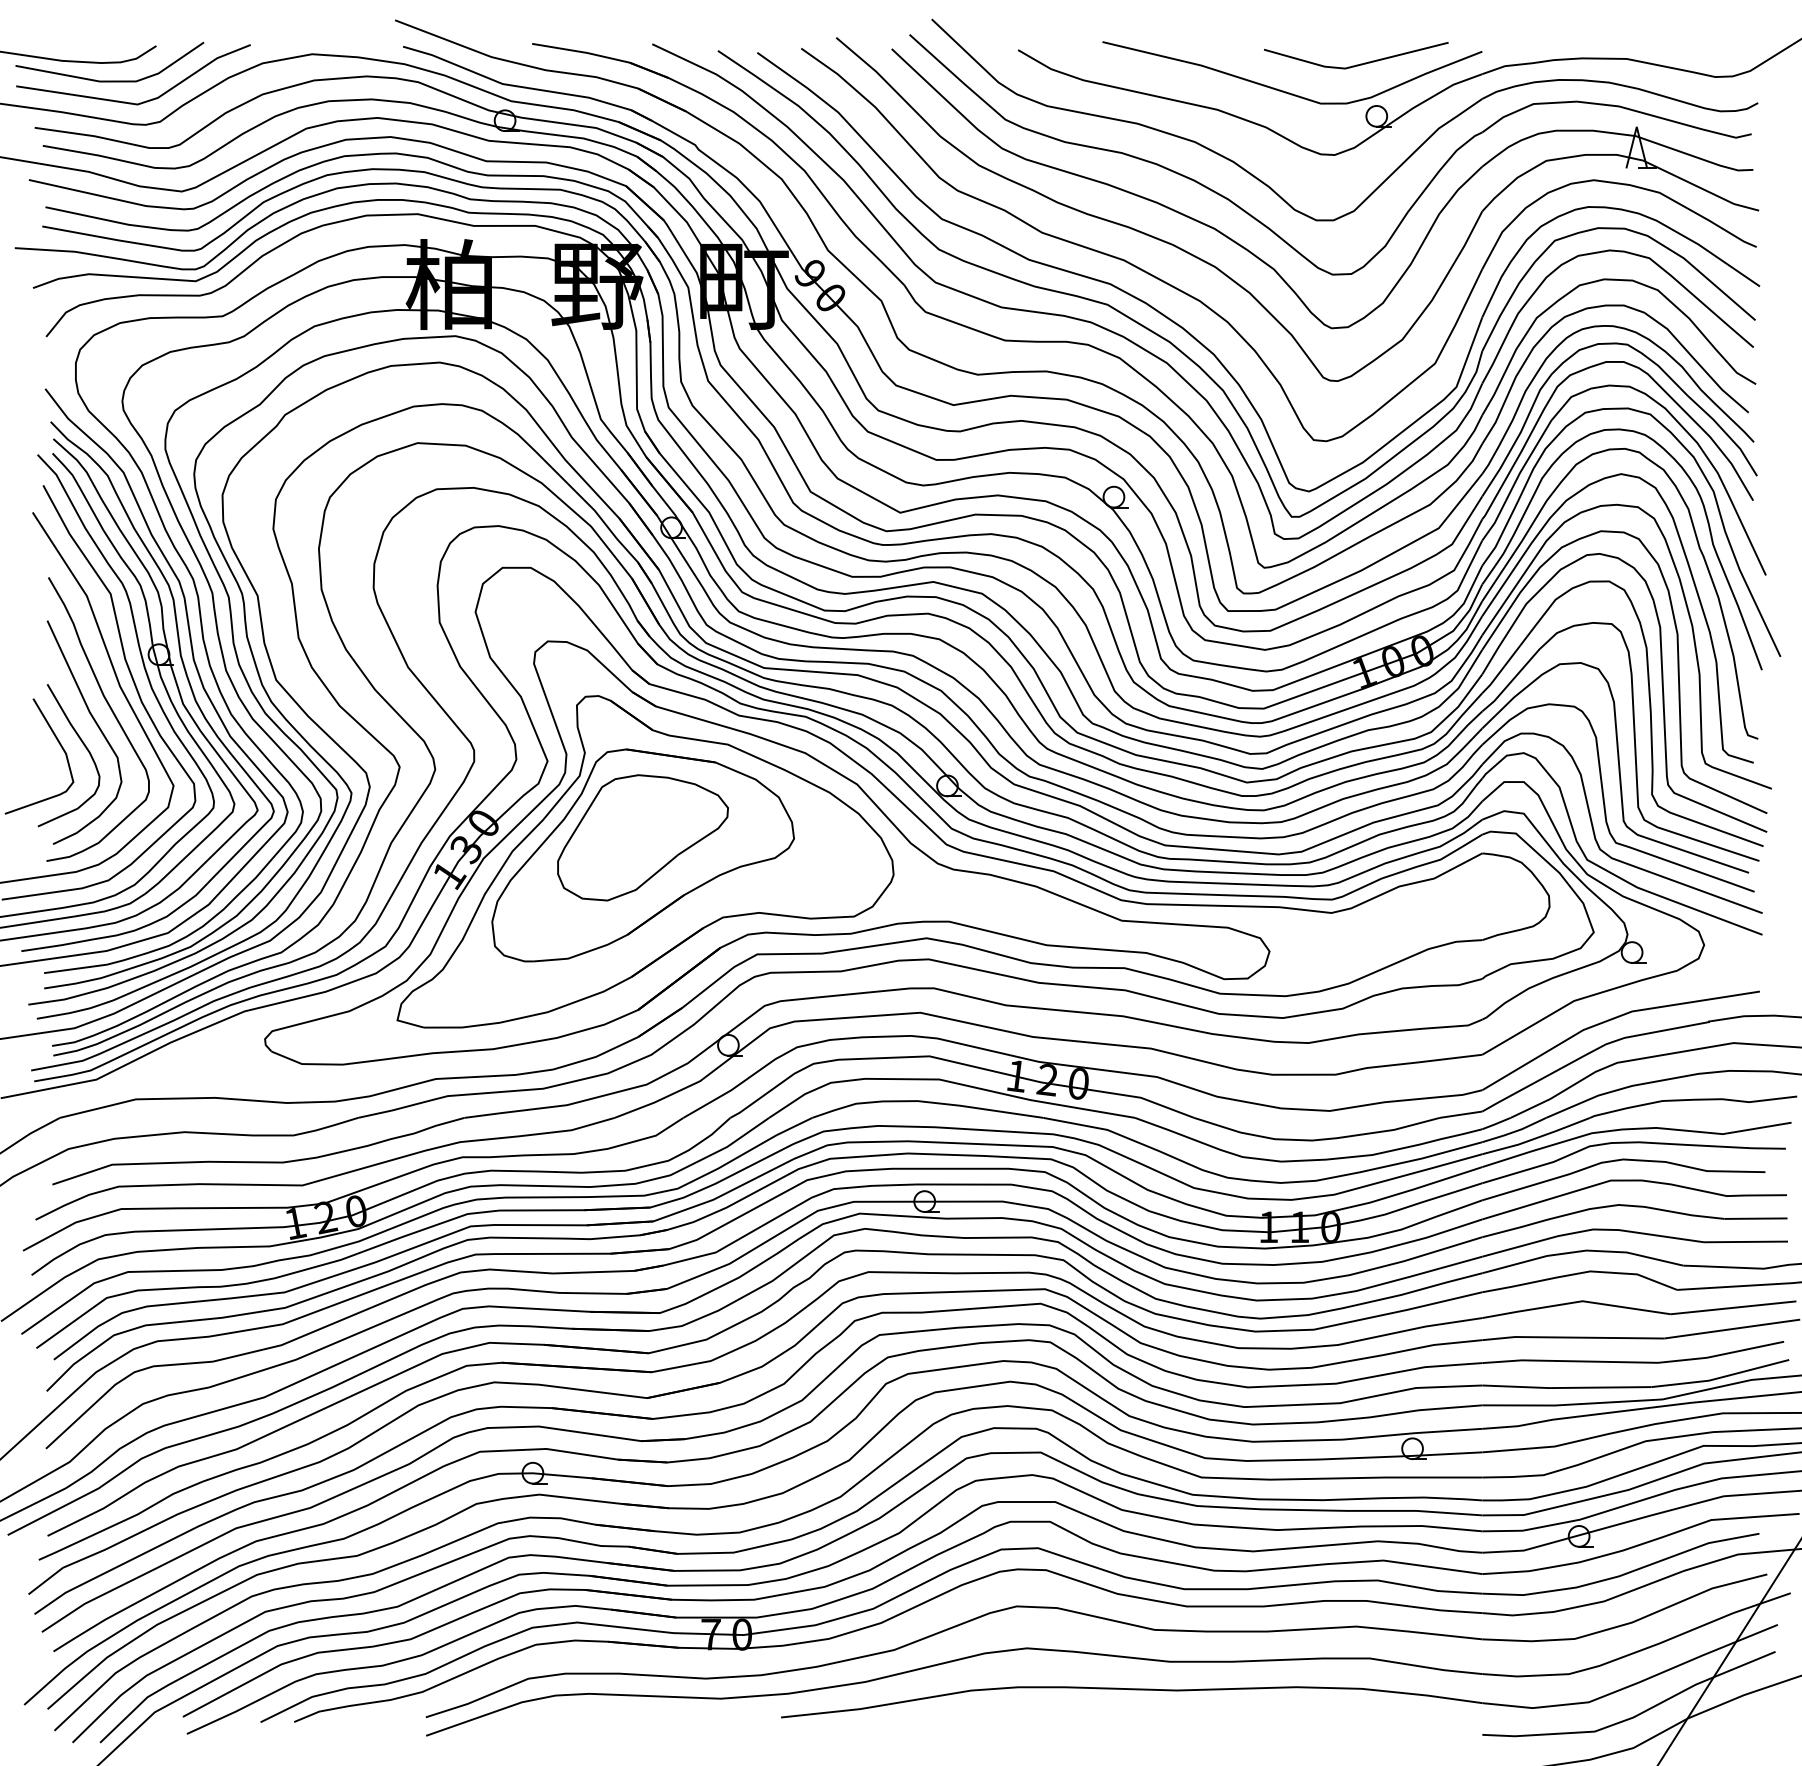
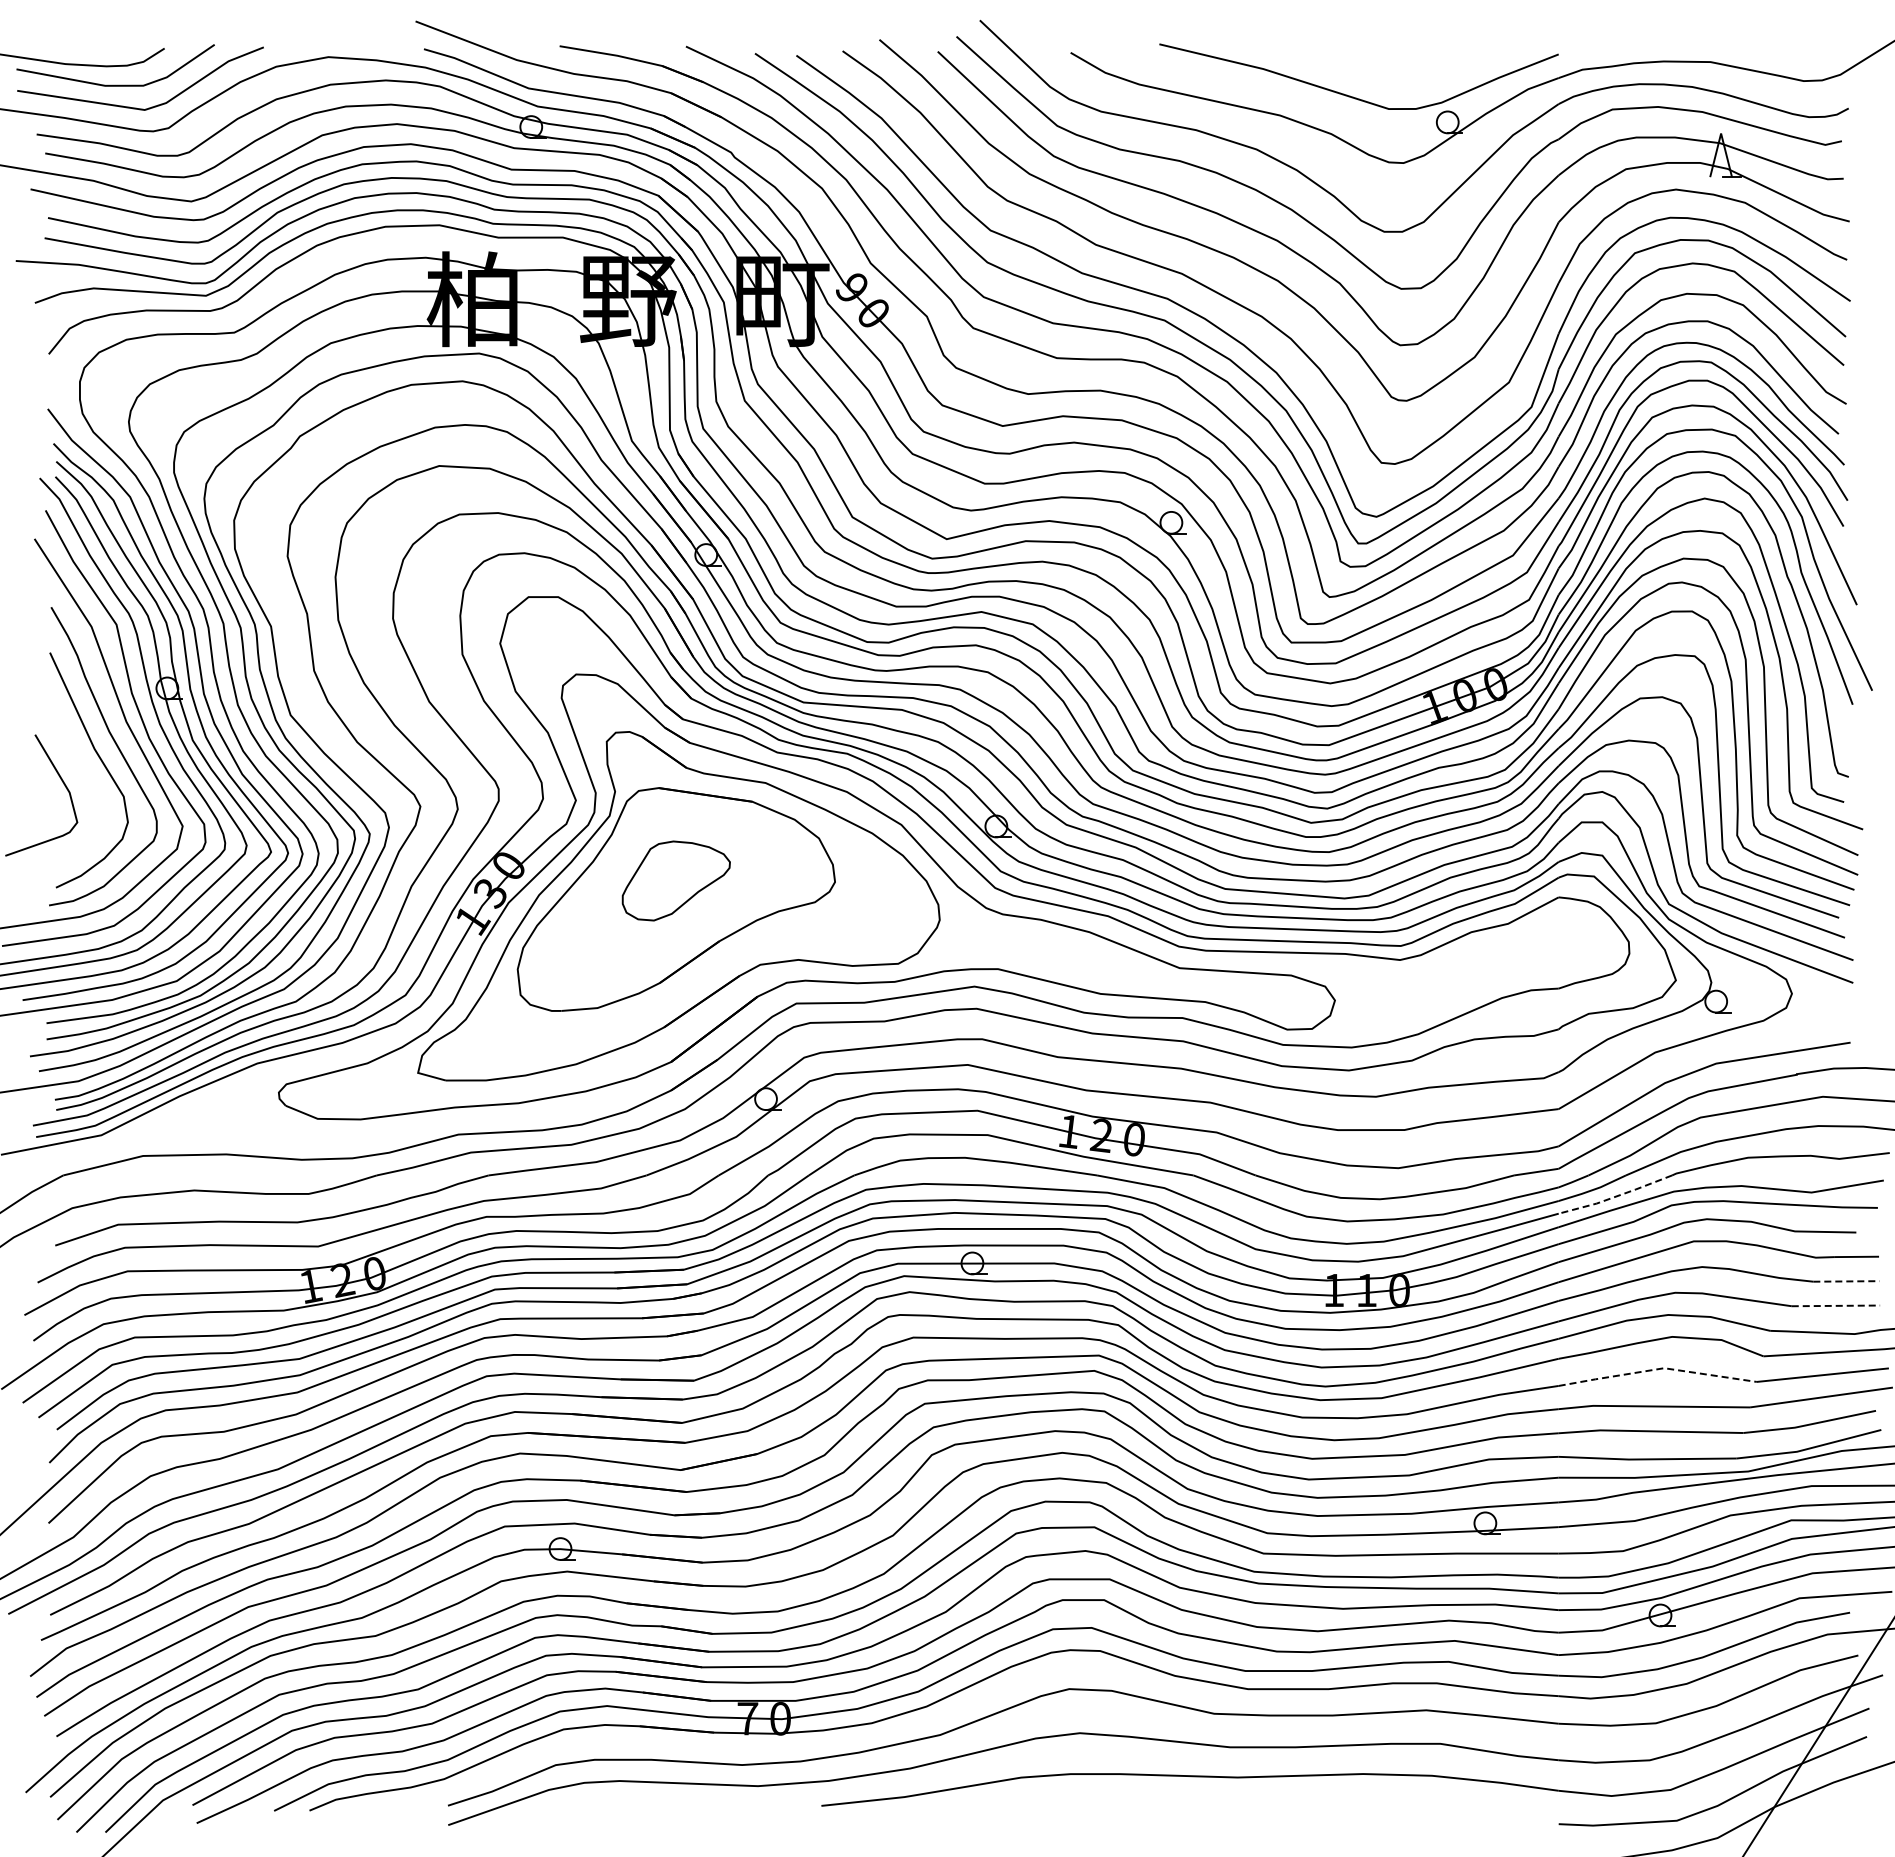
line: (1358, 64) -> (1428, 67), removed
curve: (84, 746) -> (88, 784), removed
part: (643, 837) -> (676, 880), size x0.6
line: (1536, 1137) -> (1615, 1196), solid -> dashed
line: (1756, 1218) -> (1846, 1281), solid -> dashed
line: (1746, 1241) -> (1836, 1305), solid -> dashed
line: (1576, 1302) -> (1657, 1369), solid -> dashed

